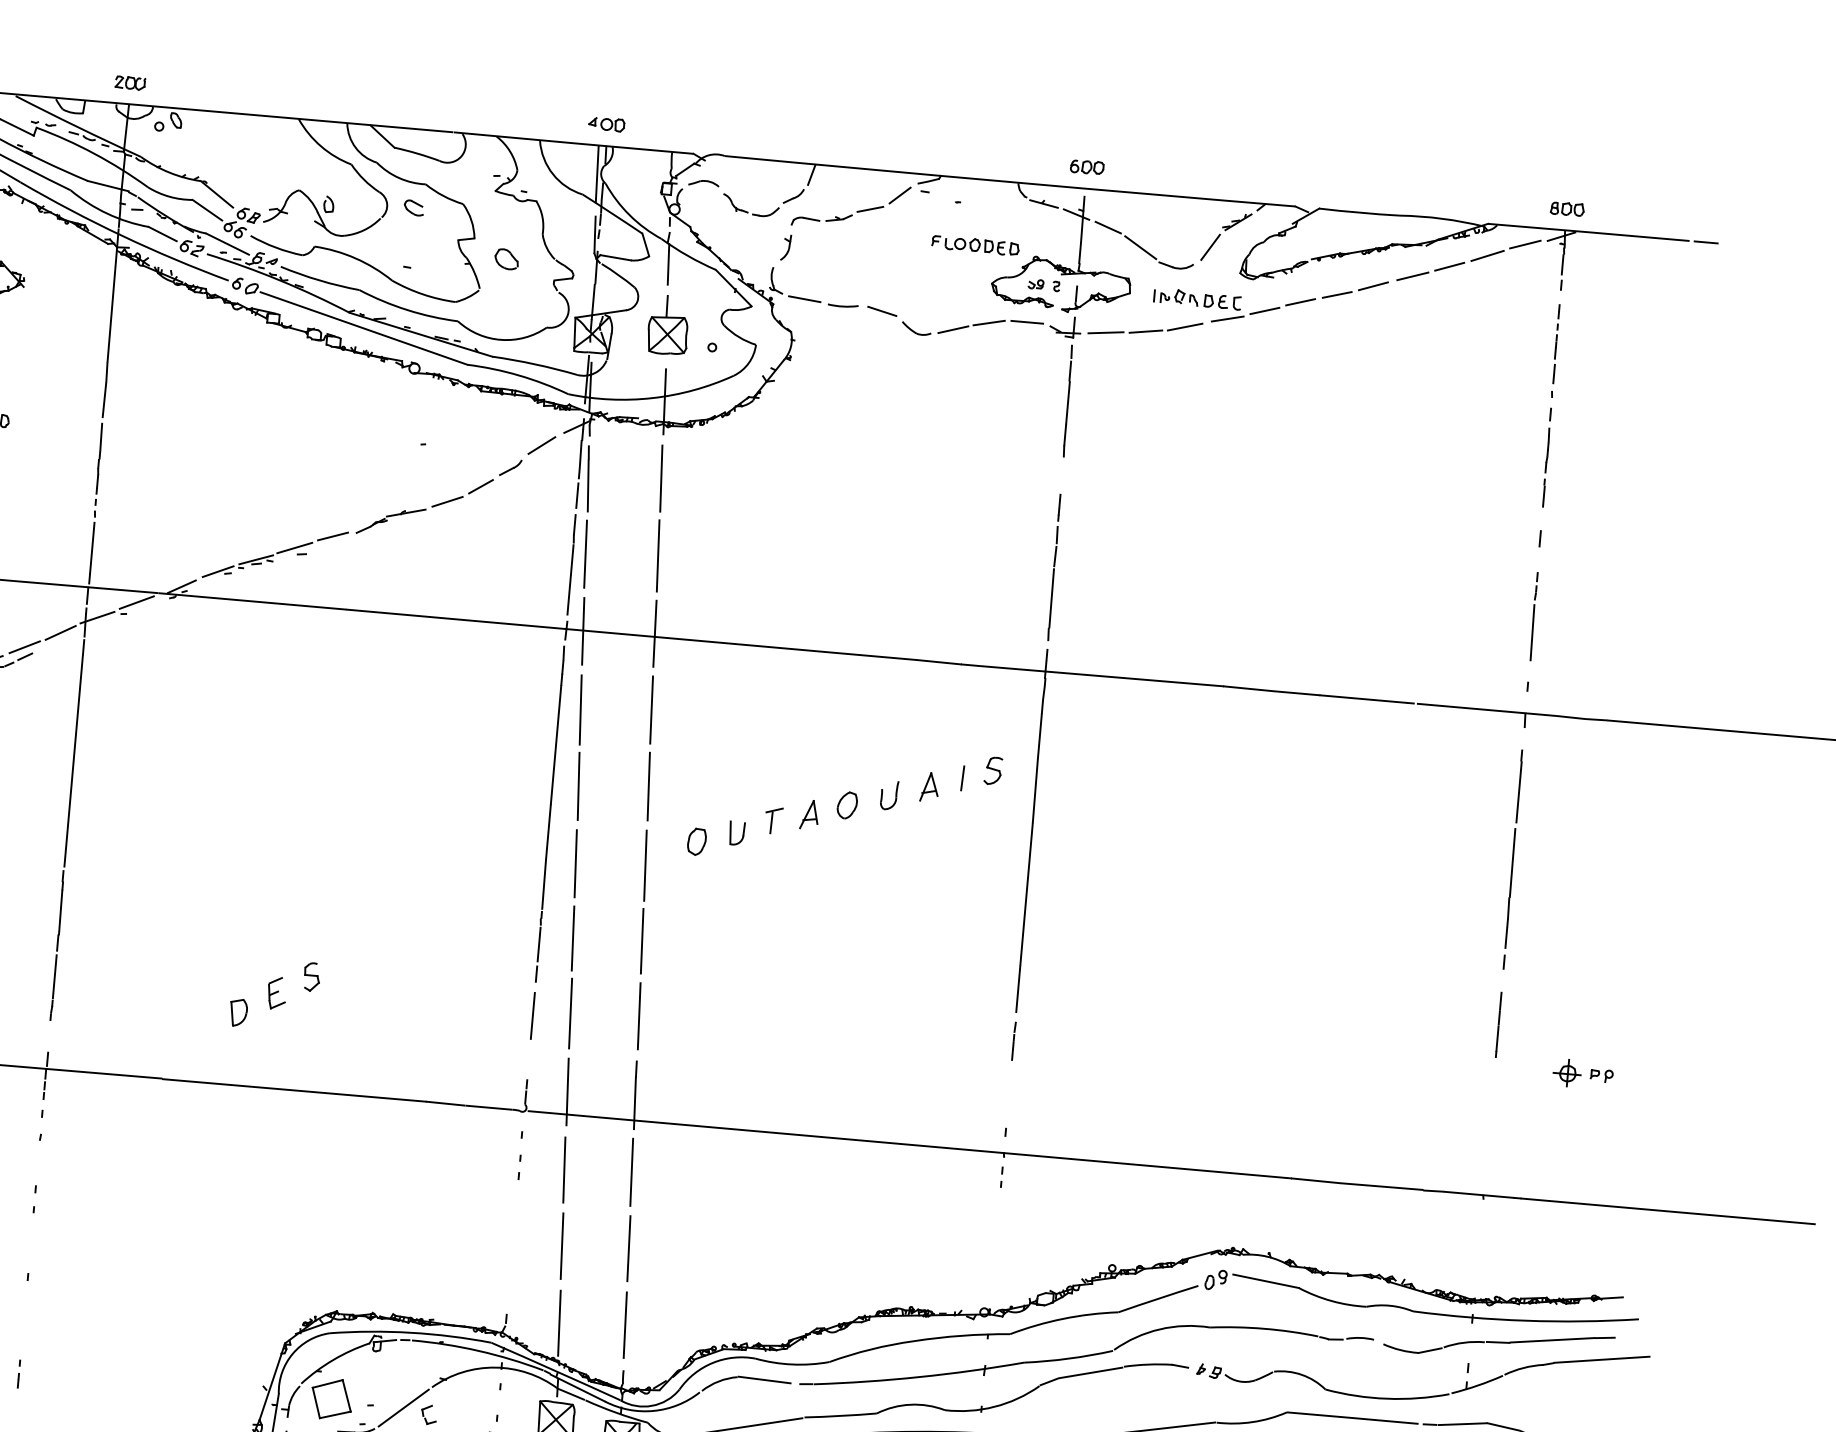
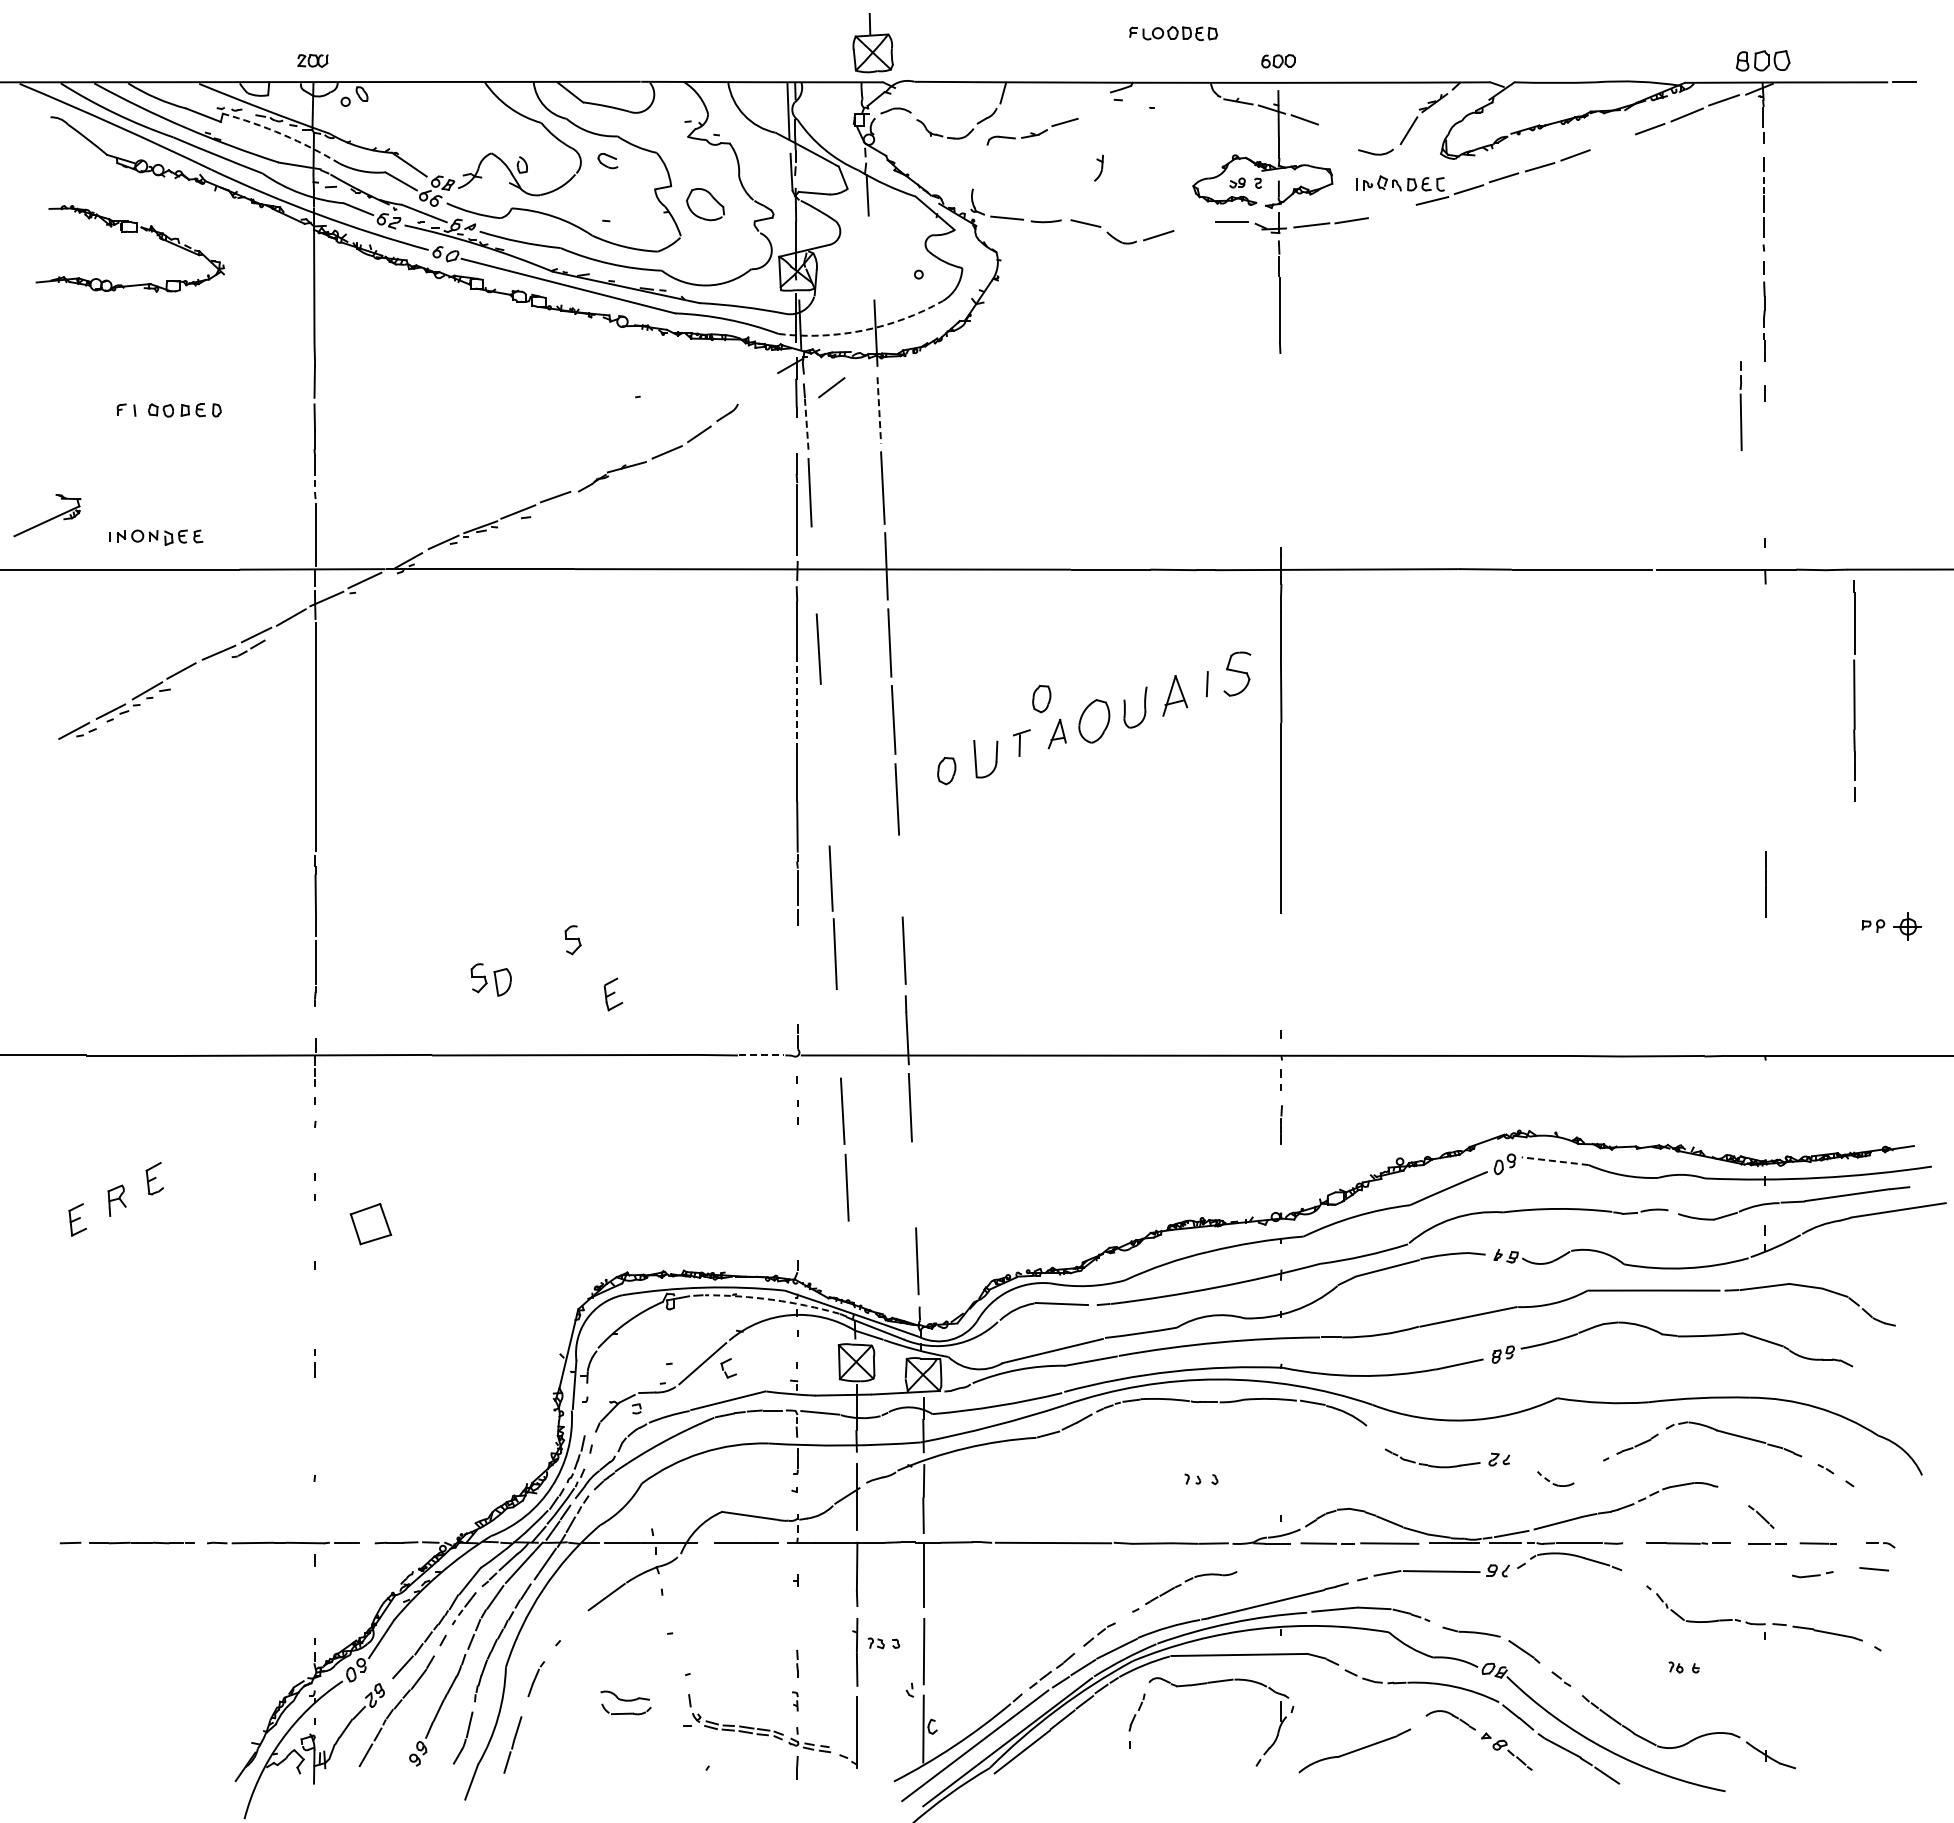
part: (606, 124) -> (793, 60), removed
arc: (94, 153) -> (283, 134), solid -> dashed
line: (900, 195) -> (1093, 105), removed
part: (1566, 209) -> (1762, 61), size x1.6
part: (975, 245) -> (1173, 33), moved
part: (785, 246) -> (1098, 167), moved
line: (1140, 247) -> (1338, 137), removed
part: (506, 258) -> (704, 203), size x1.6
line: (1412, 275) -> (1613, 141), removed
line: (988, 322) -> (1193, 225), removed
part: (667, 325) -> (872, 43), moved
line: (1185, 326) -> (1390, 212), removed
arc: (652, 398) -> (863, 330), solid -> dashed
line: (541, 445) -> (831, 387), moved
line: (661, 478) -> (879, 410), solid -> dashed
line: (587, 486) -> (806, 424), solid -> dashed
line: (577, 495) -> (796, 434), removed
line: (1054, 568) -> (1280, 465), removed
part: (1533, 615) -> (1740, 405), moved
line: (583, 630) -> (814, 569), removed
line: (555, 759) -> (797, 700), solid -> dashed
part: (993, 770) -> (1237, 673), size x1.6
part: (797, 779) -> (1041, 699), added
line: (578, 786) -> (823, 725), removed
part: (929, 786) -> (1174, 695), size x1.4
part: (889, 795) -> (1135, 707), size x1.4
part: (846, 805) -> (1093, 721), size x1.6
part: (737, 832) -> (986, 758), size x1.6
line: (1513, 858) -> (1854, 690), moved
line: (575, 863) -> (827, 803), removed
line: (642, 940) -> (900, 874), removed
part: (276, 993) -> (613, 994), moved
part: (214, 1006) -> (478, 978), added
line: (532, 1015) -> (797, 959), removed
line: (1013, 1040) -> (1281, 1124), moved
part: (1567, 1073) -> (1907, 926), moved
line: (566, 1091) -> (838, 1032), removed
line: (488, 1107) -> (761, 1055), solid -> dashed
line: (629, 1247) -> (914, 1183), removed
line: (1266, 1281) -> (1555, 1161), solid -> dashed
line: (558, 1322) -> (850, 1264), removed
arc: (478, 1350) -> (772, 1299), solid -> dashed
part: (331, 1399) -> (370, 1224), moved

